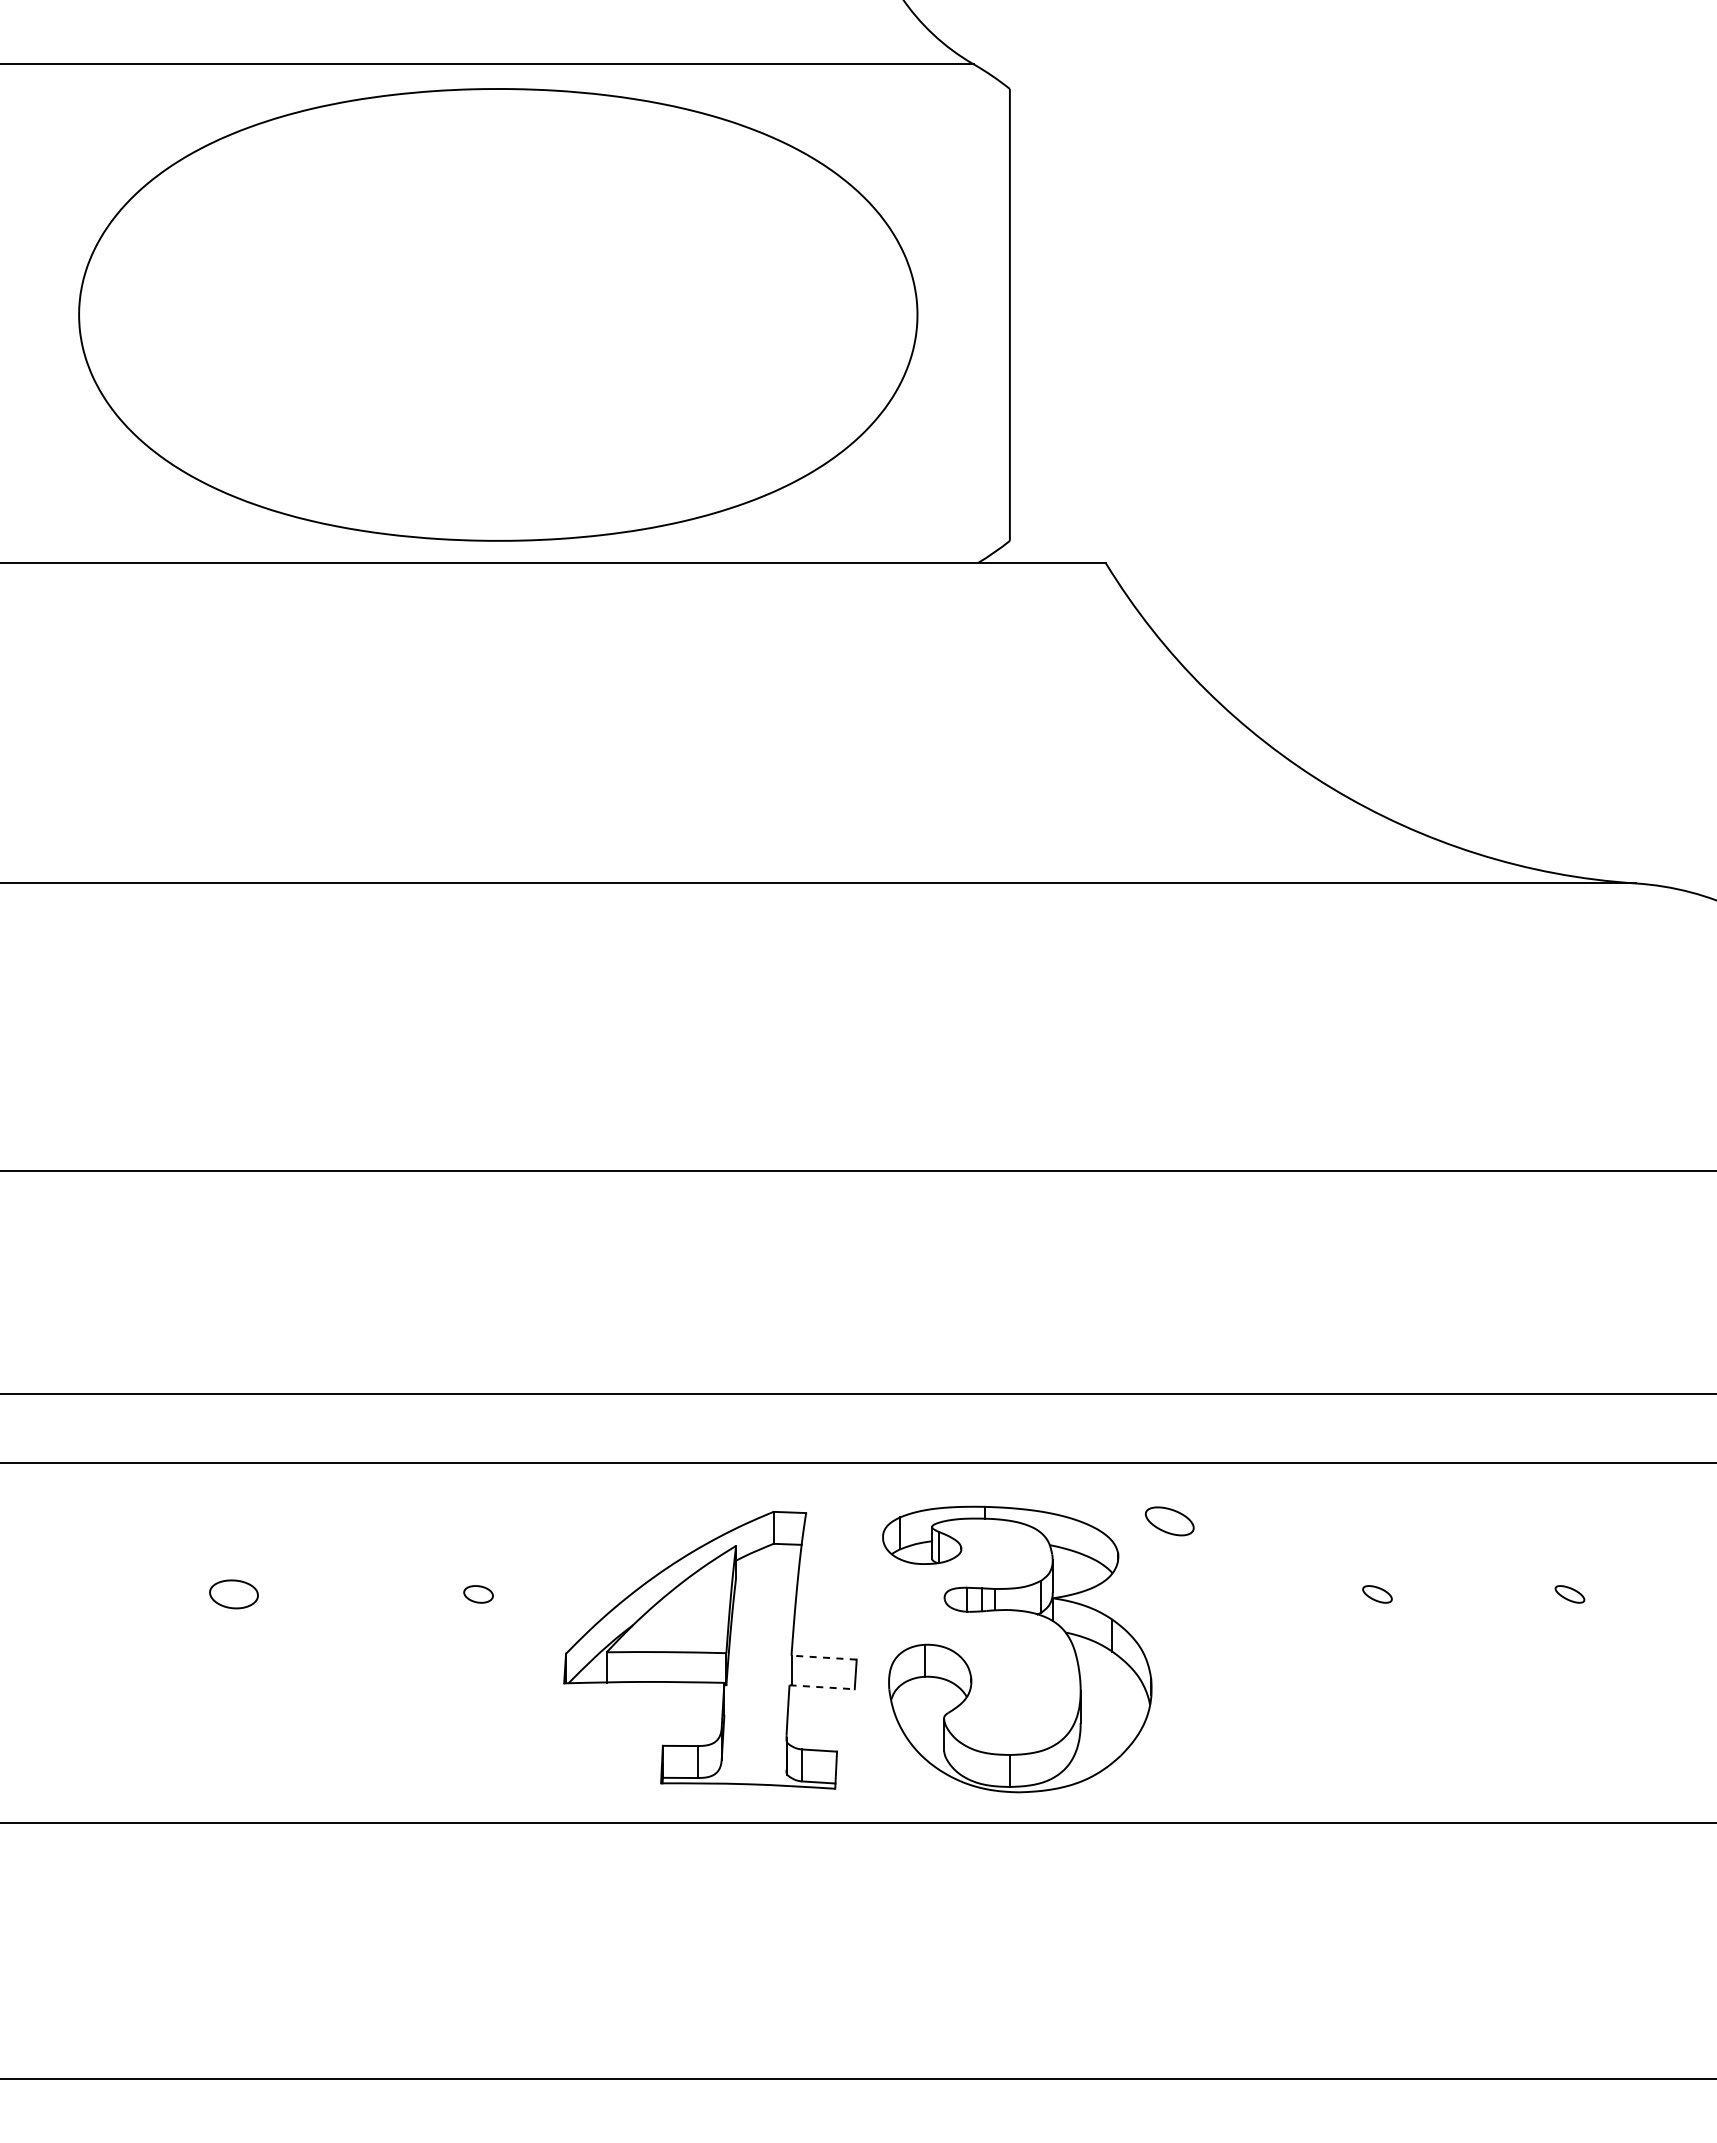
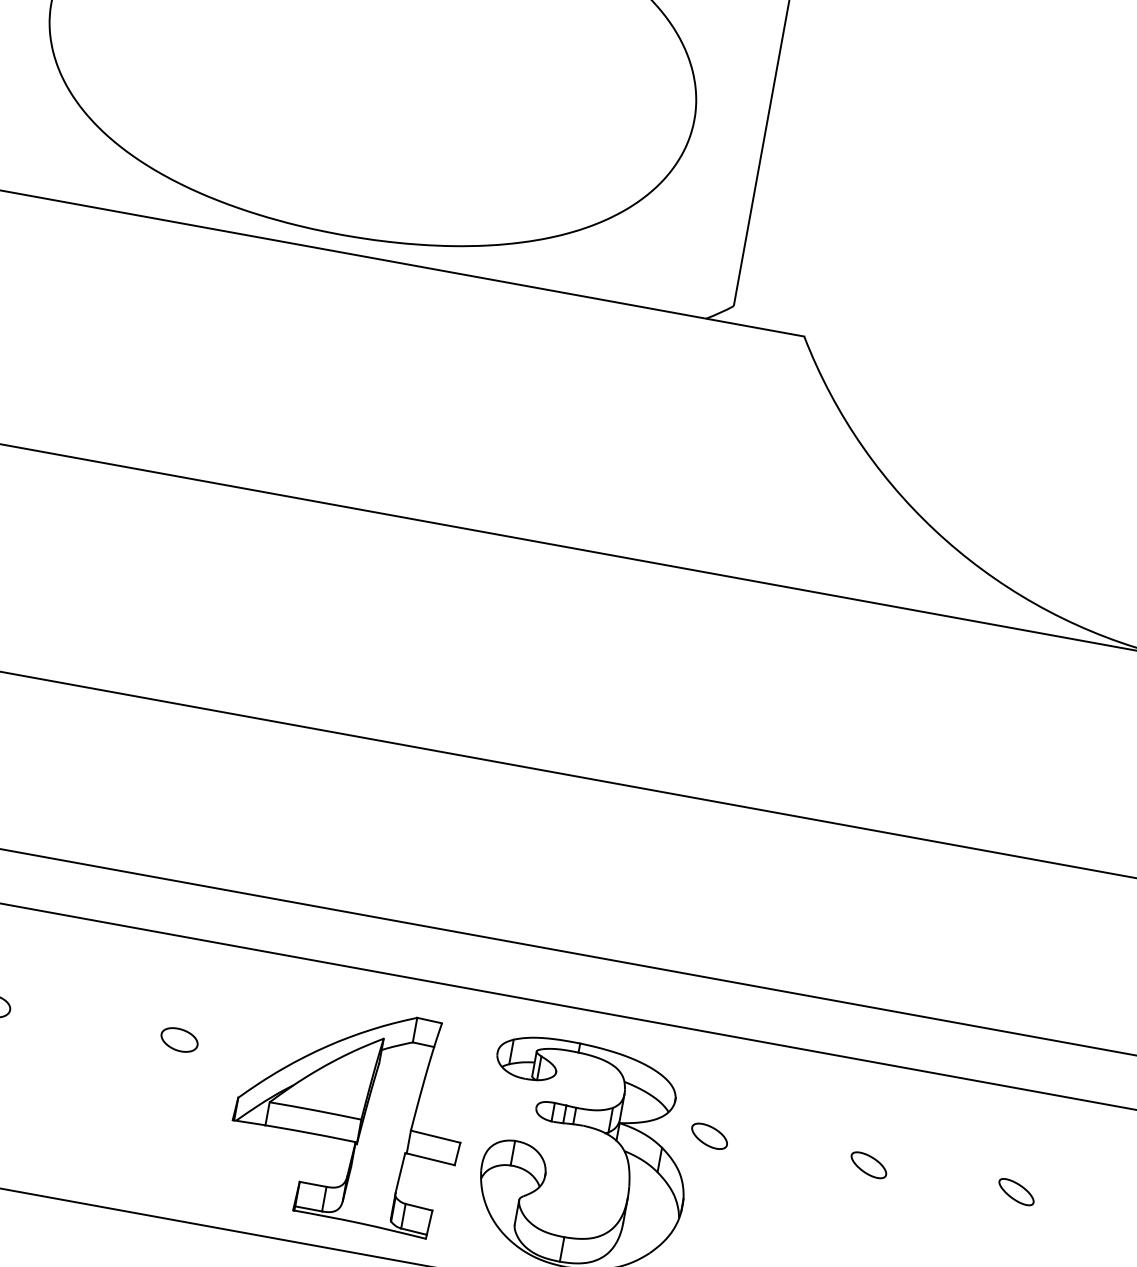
part: (1169, 1521) -> (709, 1136), moved
part: (478, 1594) -> (179, 1040), size x1.67
part: (1377, 1594) -> (868, 1165), size x1.67
part: (1569, 1594) -> (1016, 1192), size x1.67
line: (824, 1657) -> (435, 1136), dashed -> solid
line: (822, 1687) -> (430, 1159), dashed -> solid

